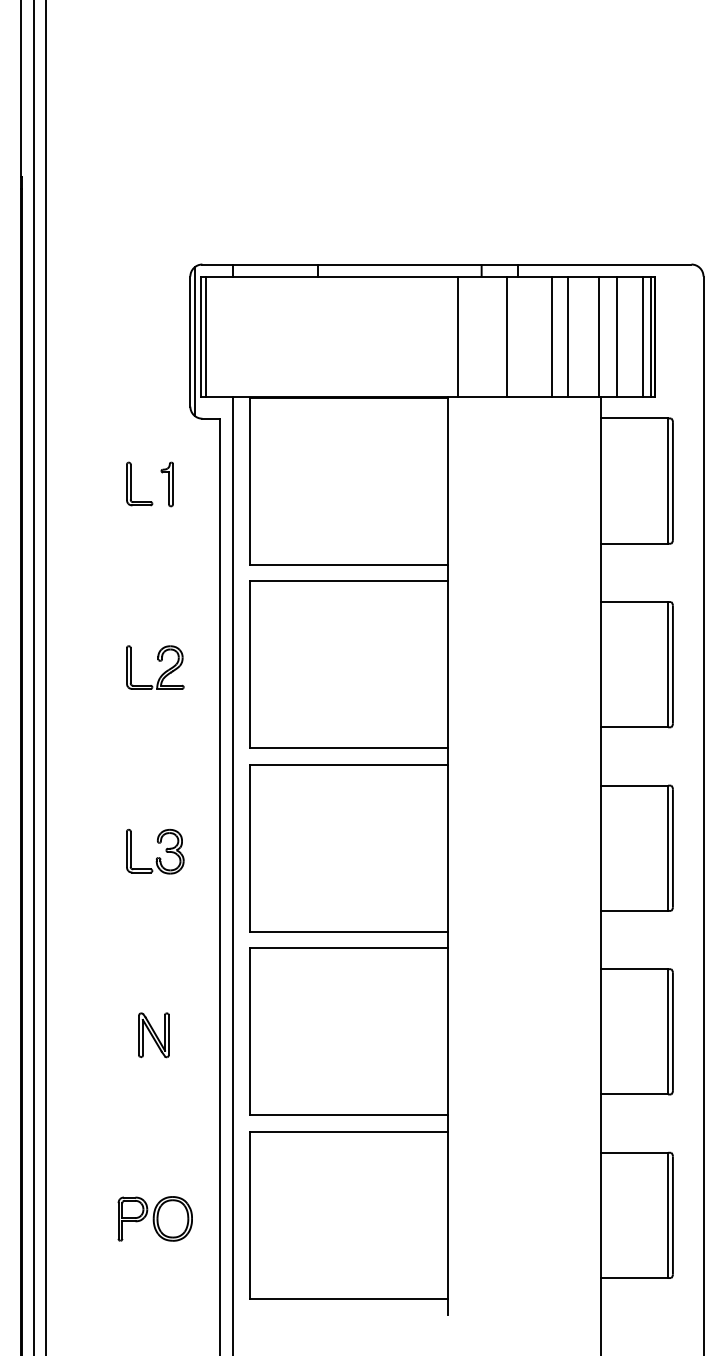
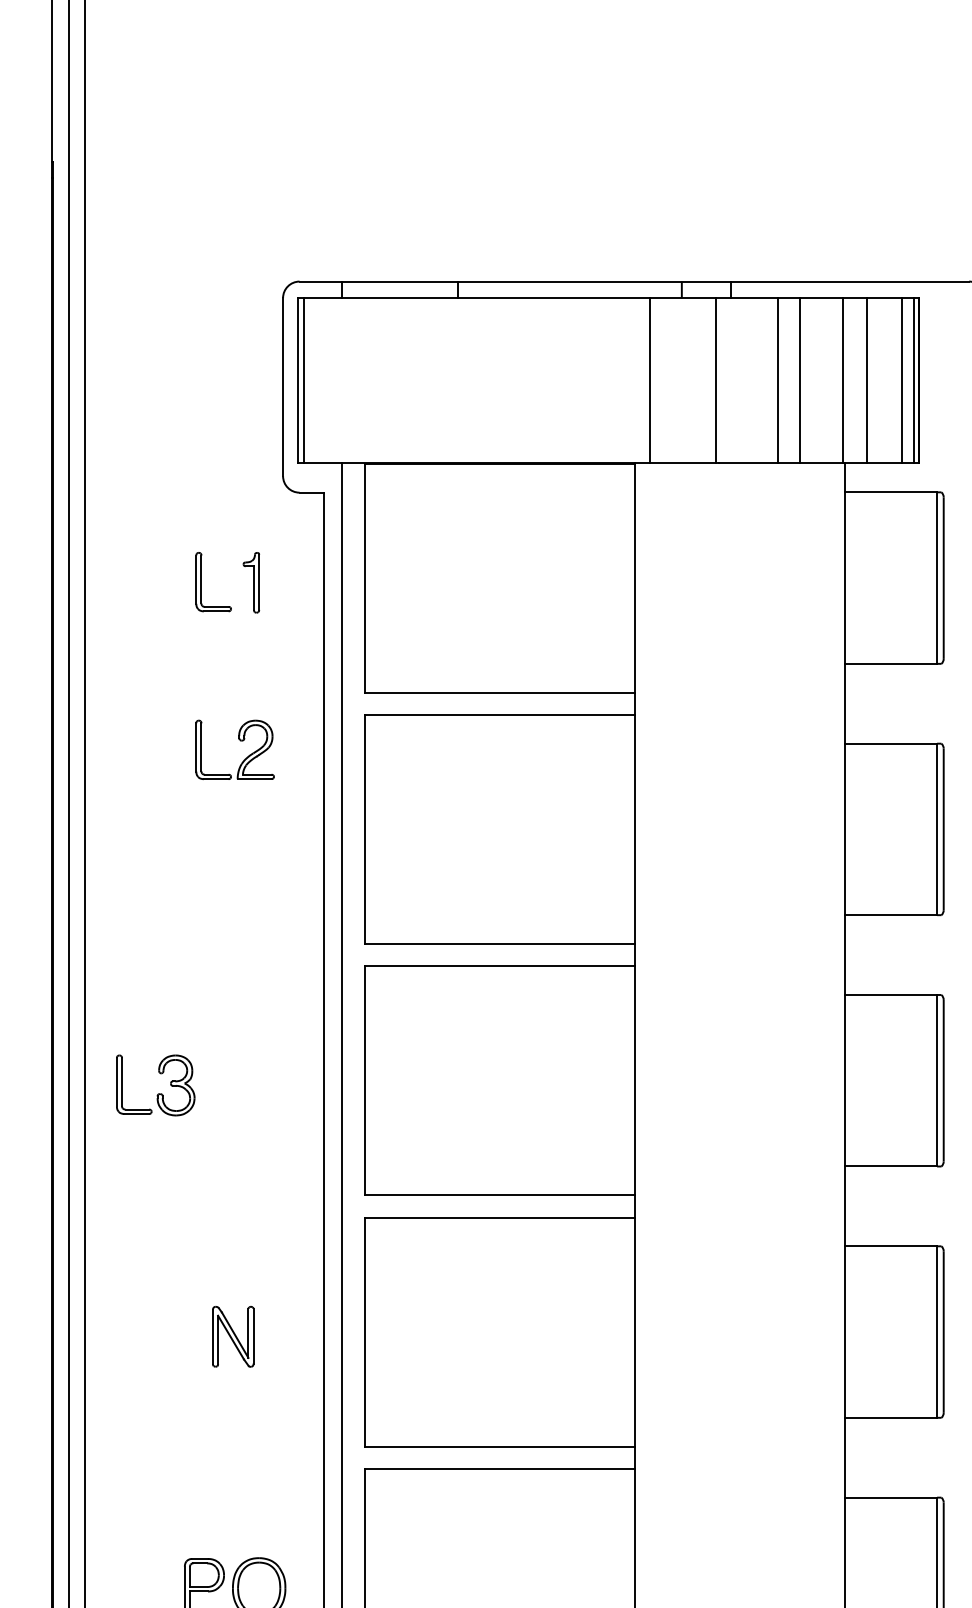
line: (194, 341) -> (288, 386), removed
part: (158, 661) -> (239, 741), moved
part: (156, 857) -> (157, 1093), moved

